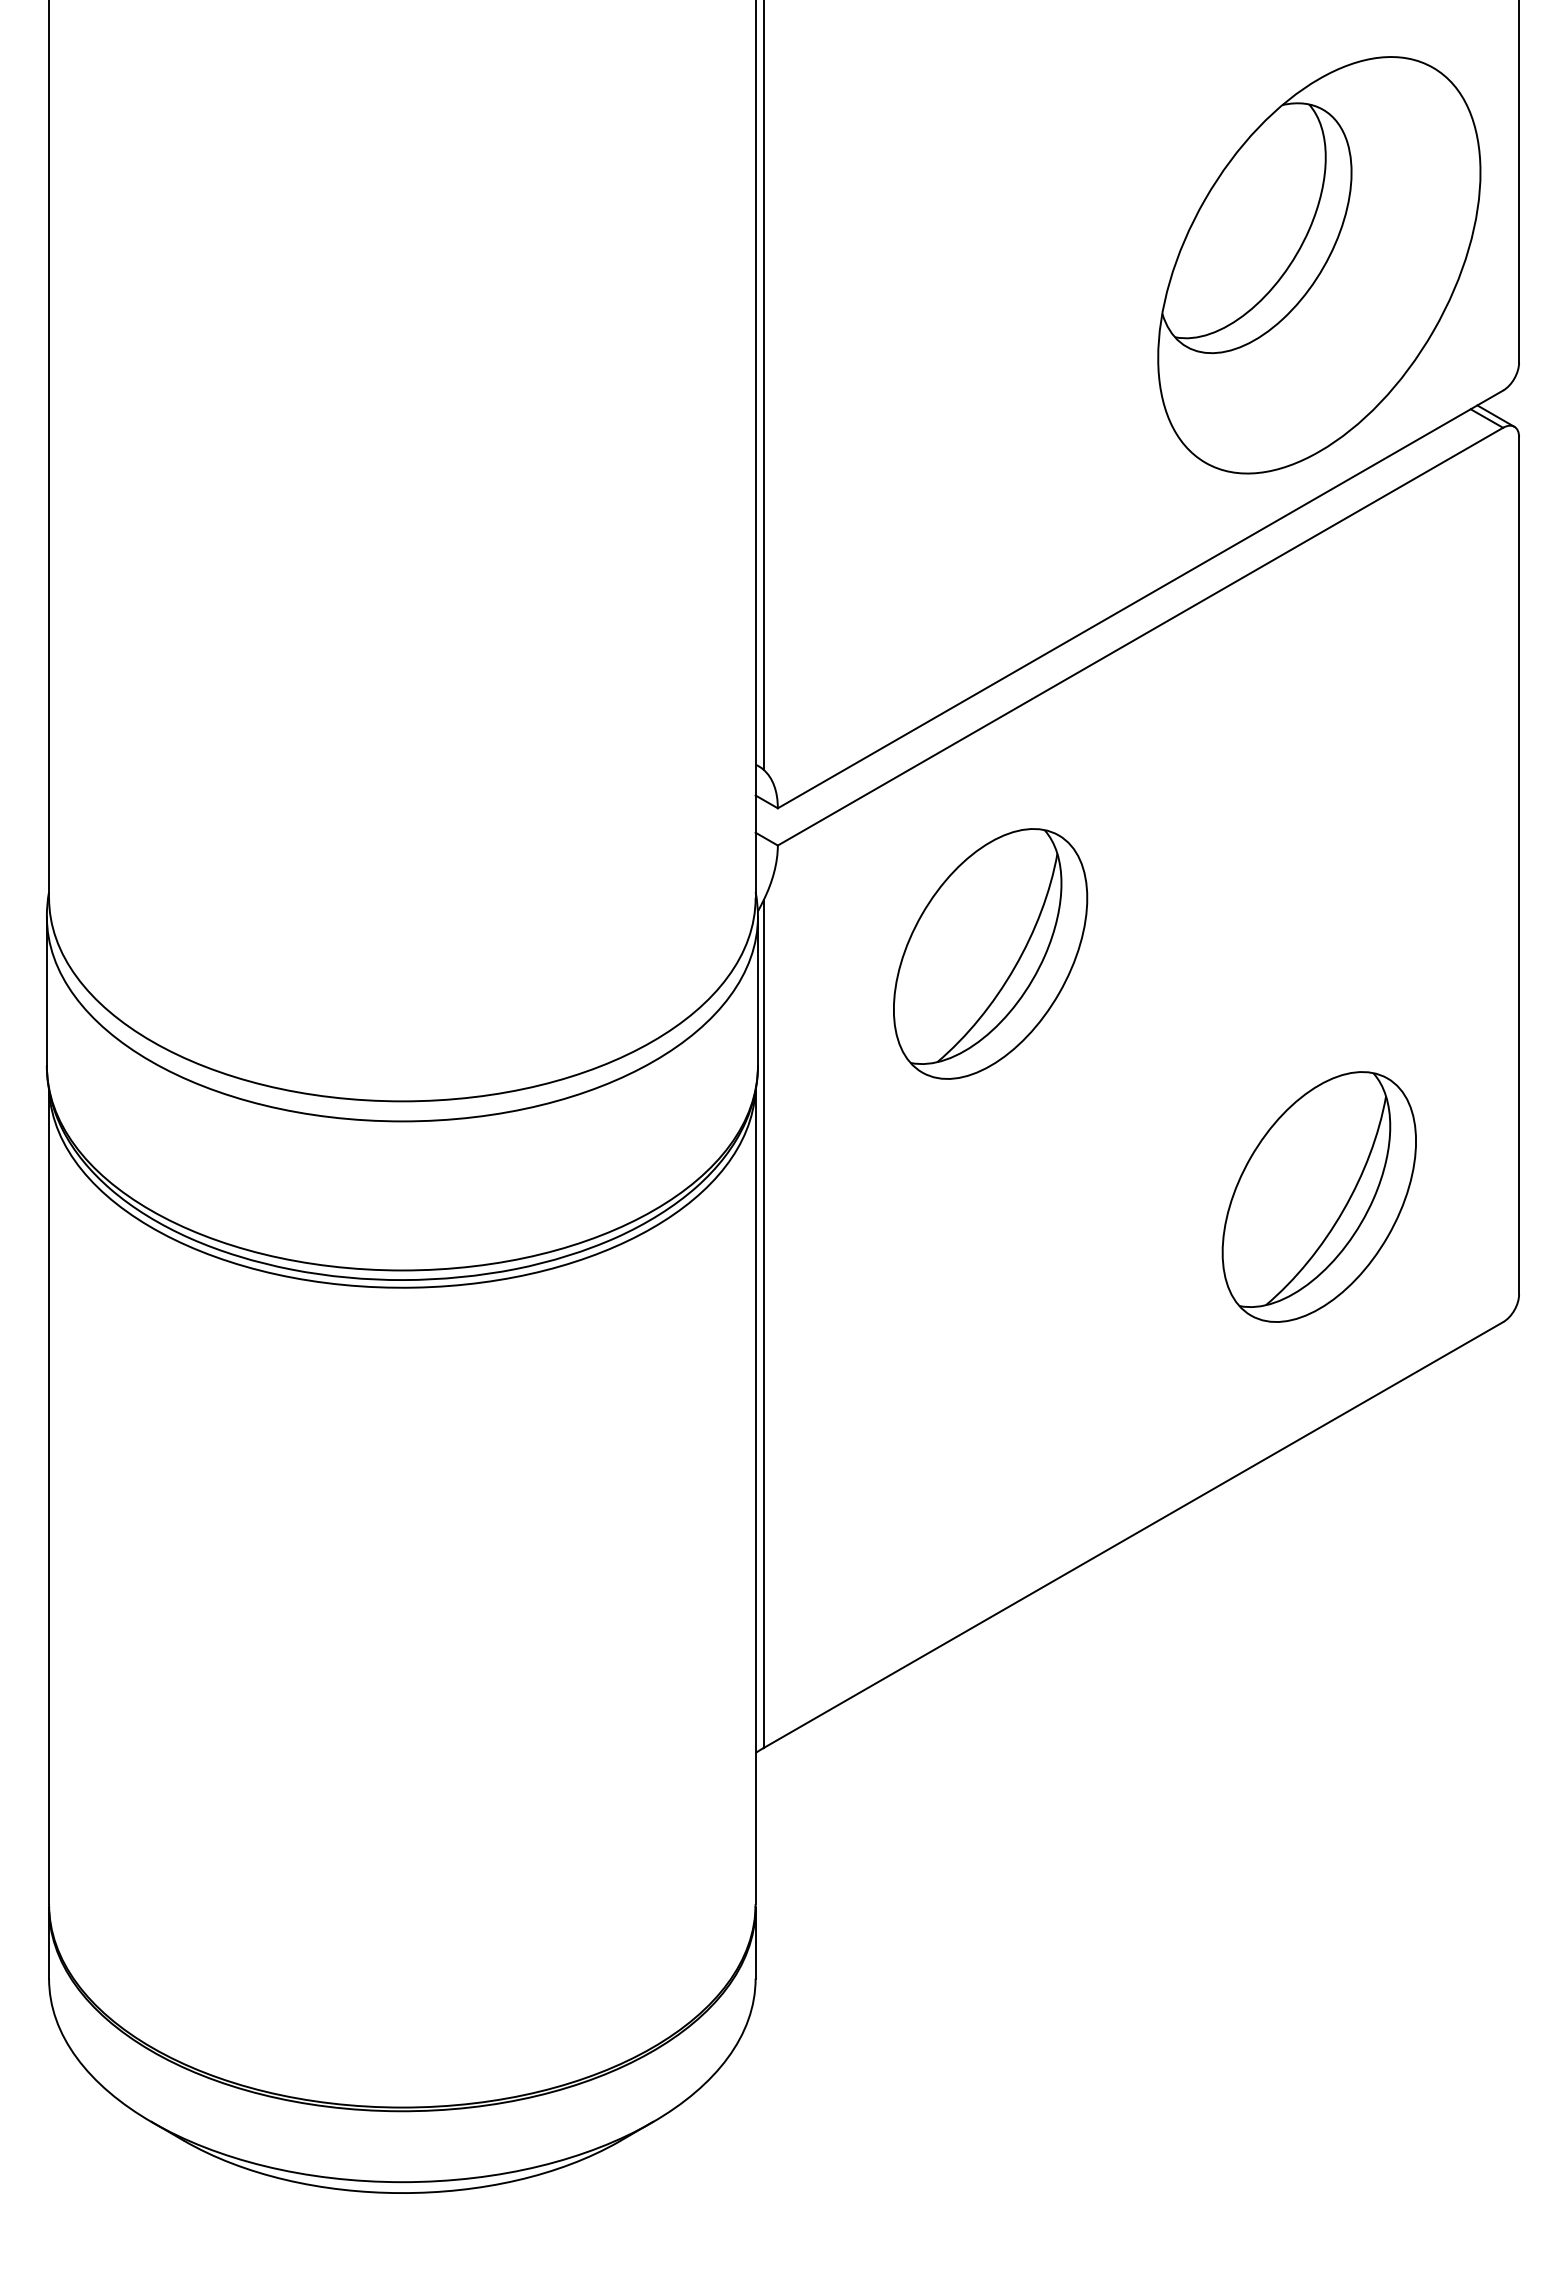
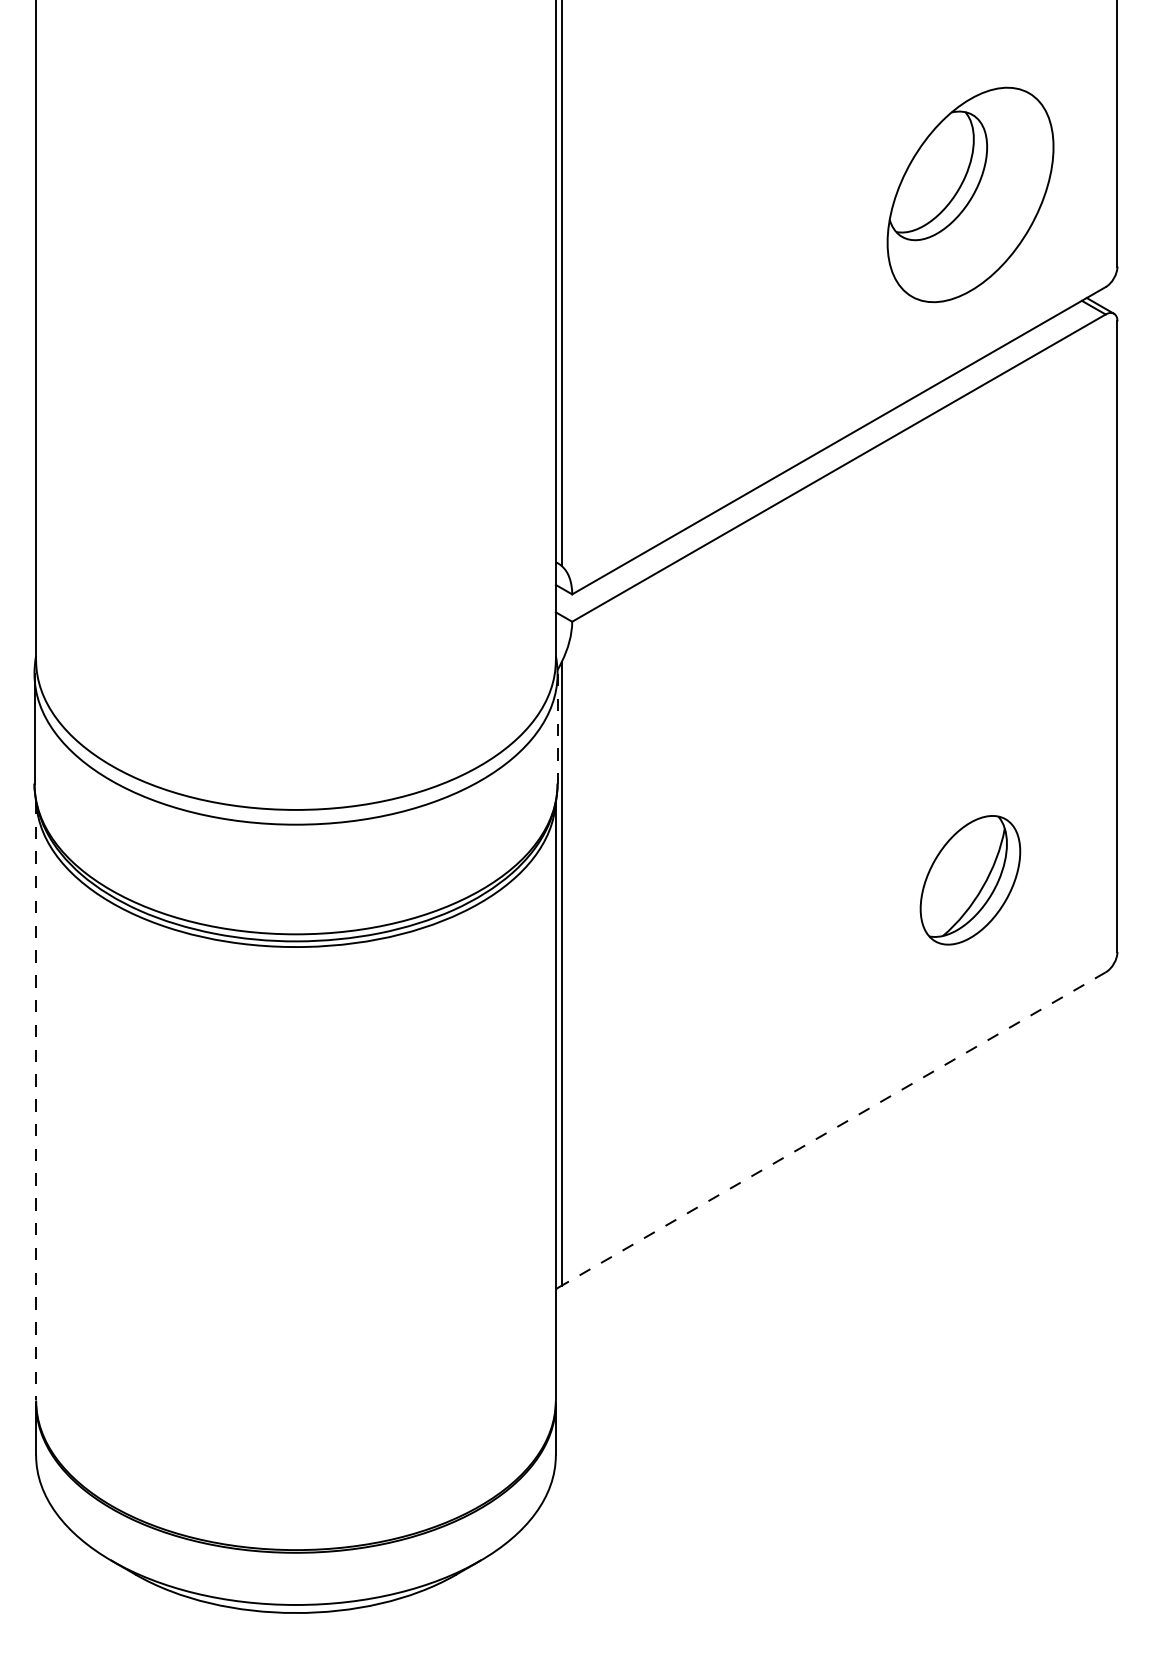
part: (1319, 265) -> (970, 195), size x0.7
part: (990, 953) -> (728, 701), removed
line: (757, 991) -> (557, 729), solid -> dashed
part: (1318, 1196) -> (969, 879), size x0.7
line: (49, 1497) -> (36, 1101), solid -> dashed
line: (1133, 1535) -> (833, 1129), solid -> dashed

